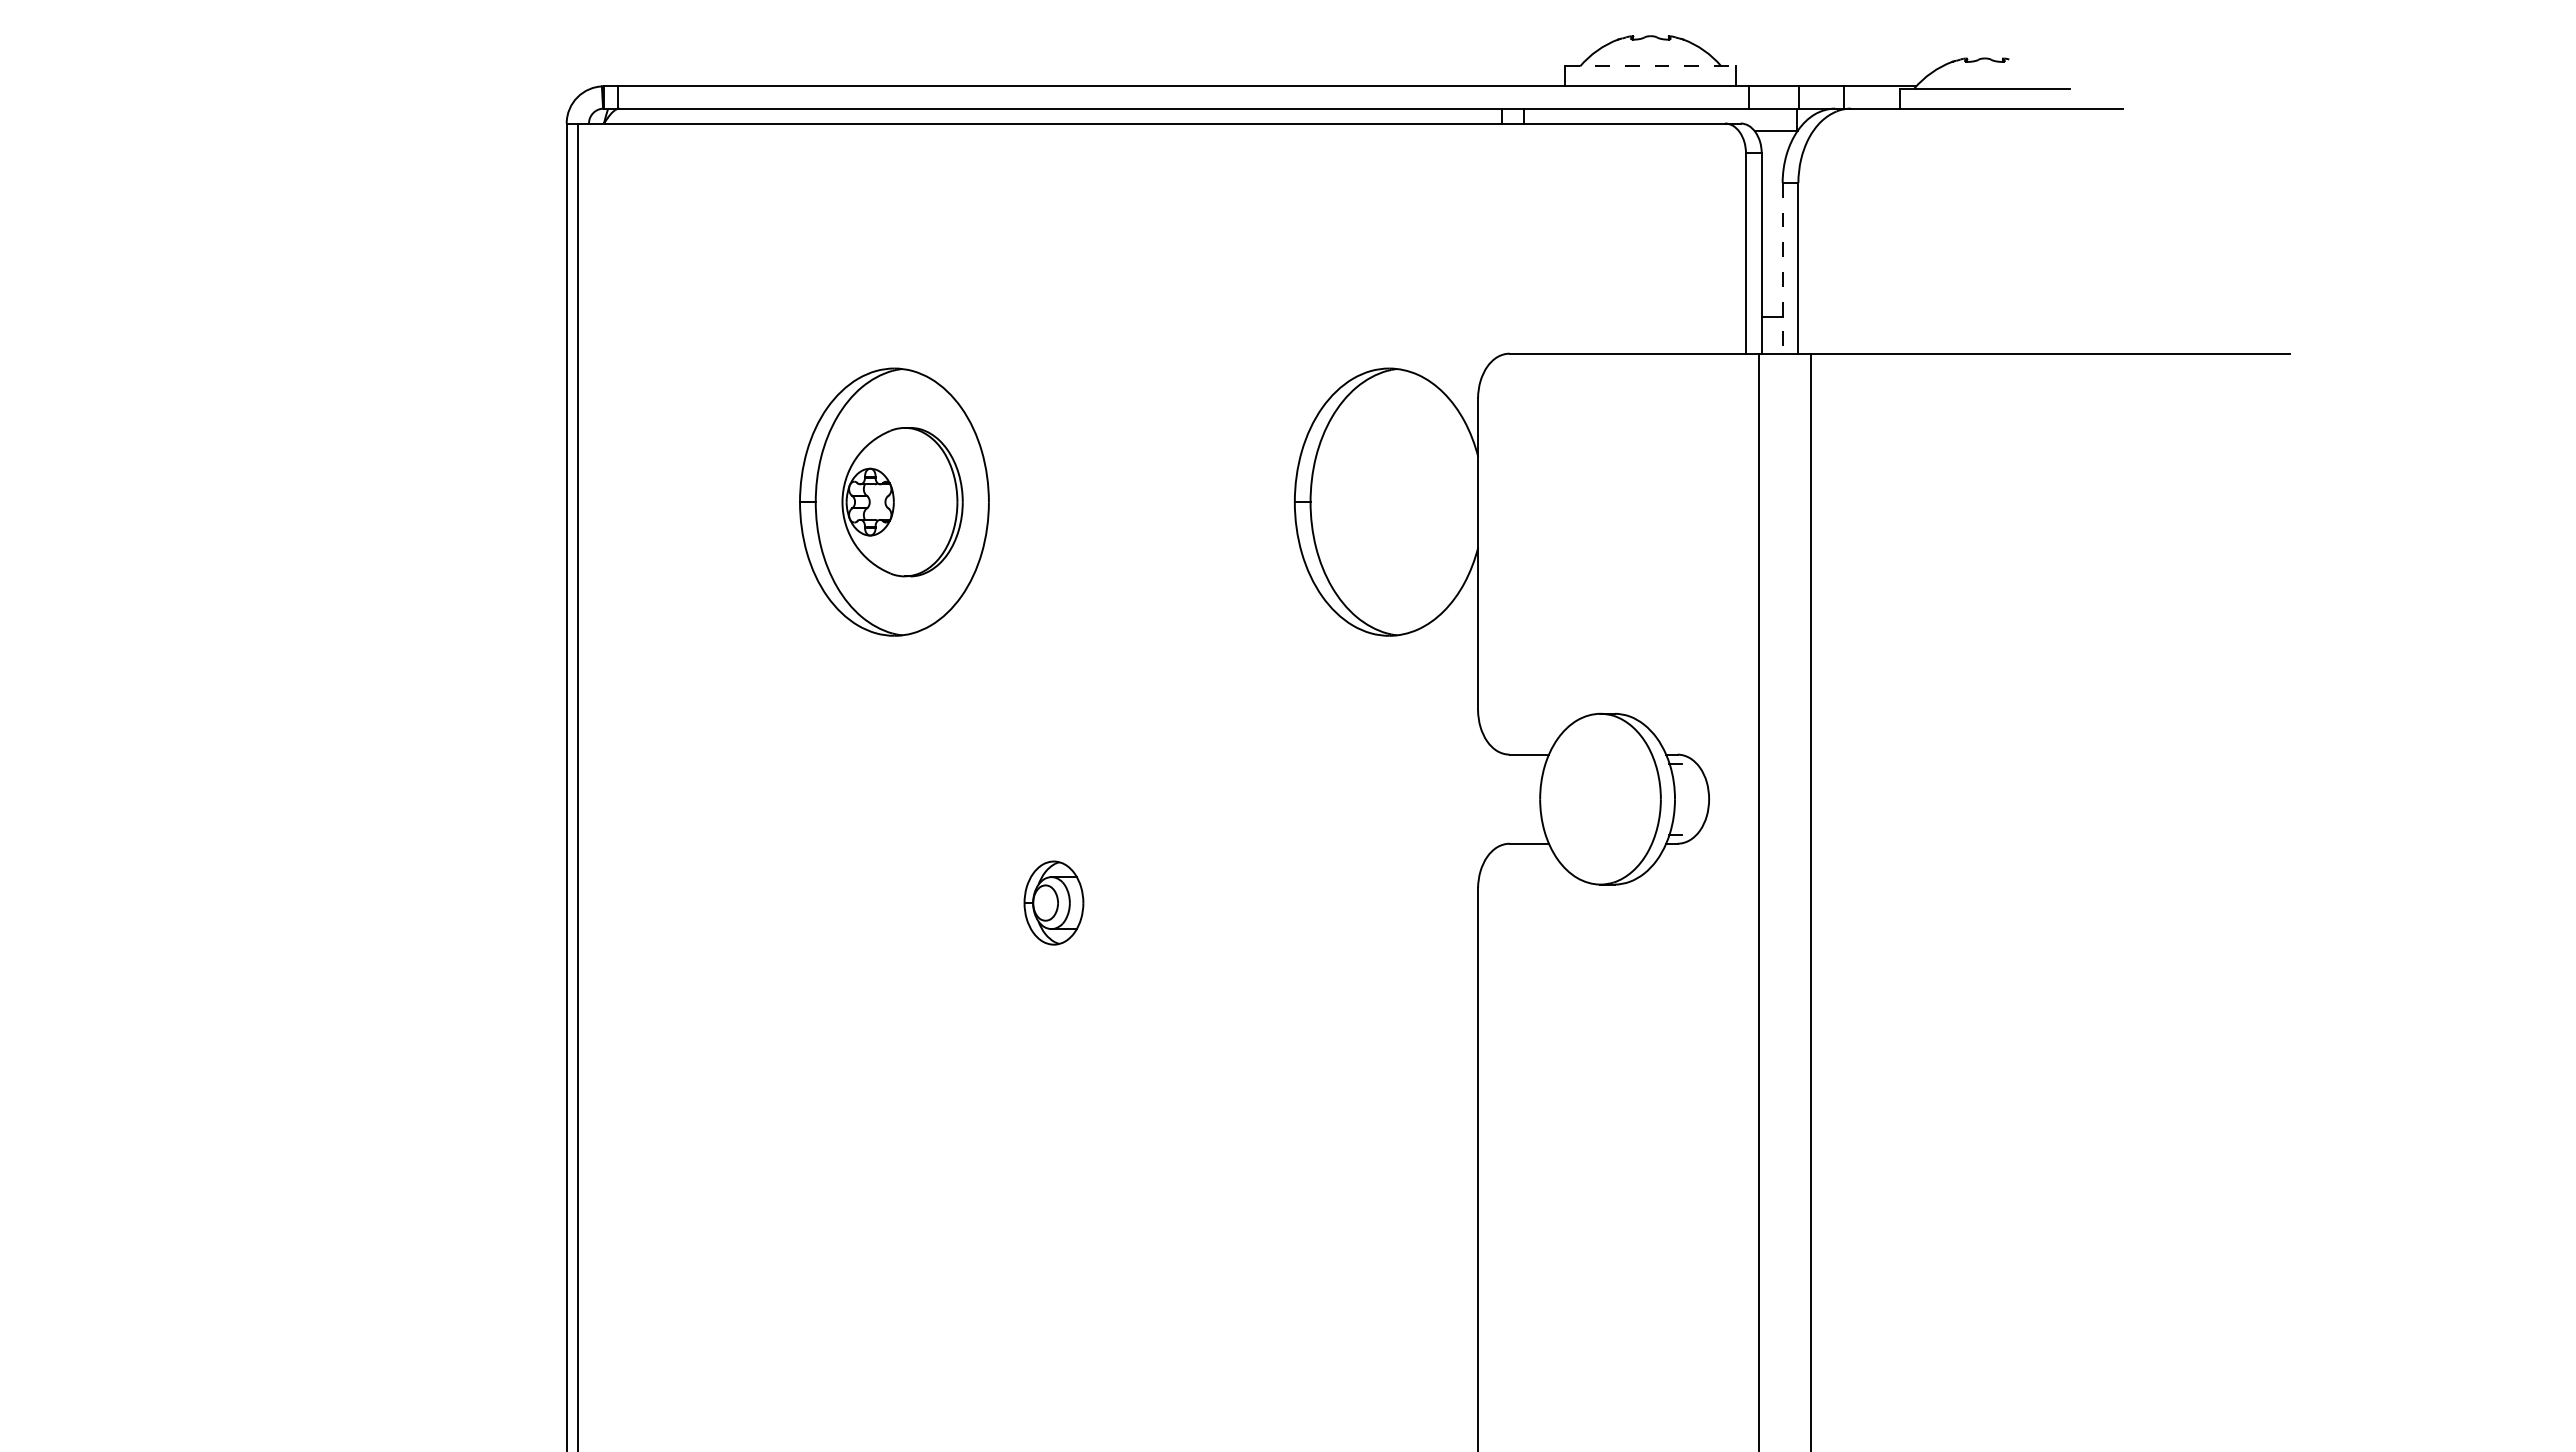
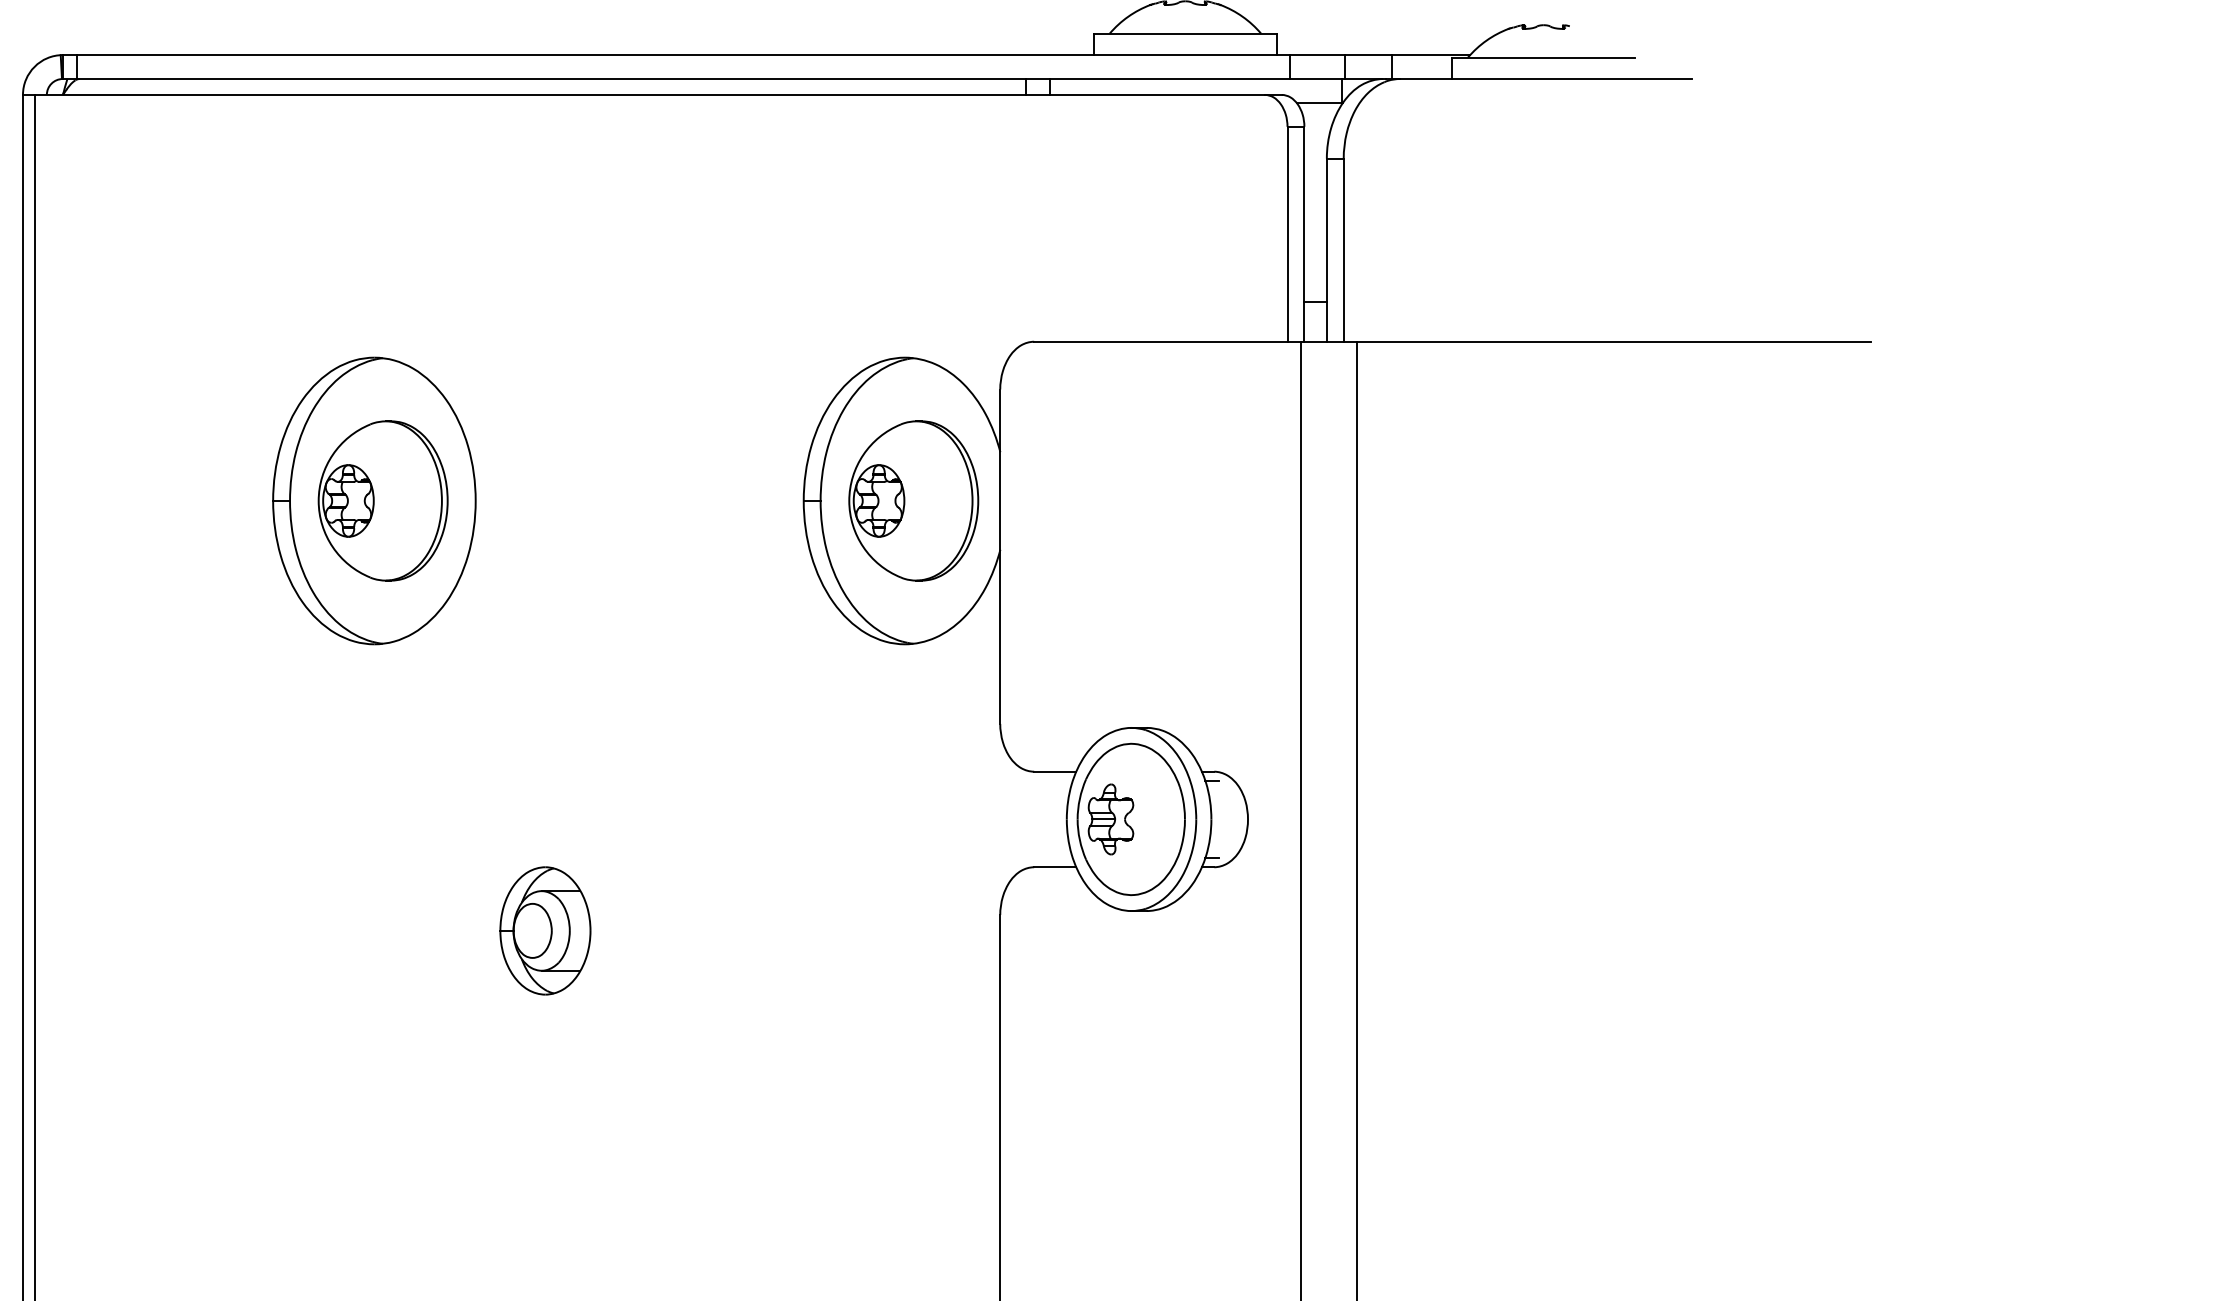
line: (1651, 66) -> (1186, 33), dashed -> solid
line: (1782, 268) -> (1326, 250), dashed -> solid
part: (1397, 502) -> (913, 501), added
part: (1600, 798) -> (1131, 818), added
part: (1053, 902) -> (544, 930), size x1.43

